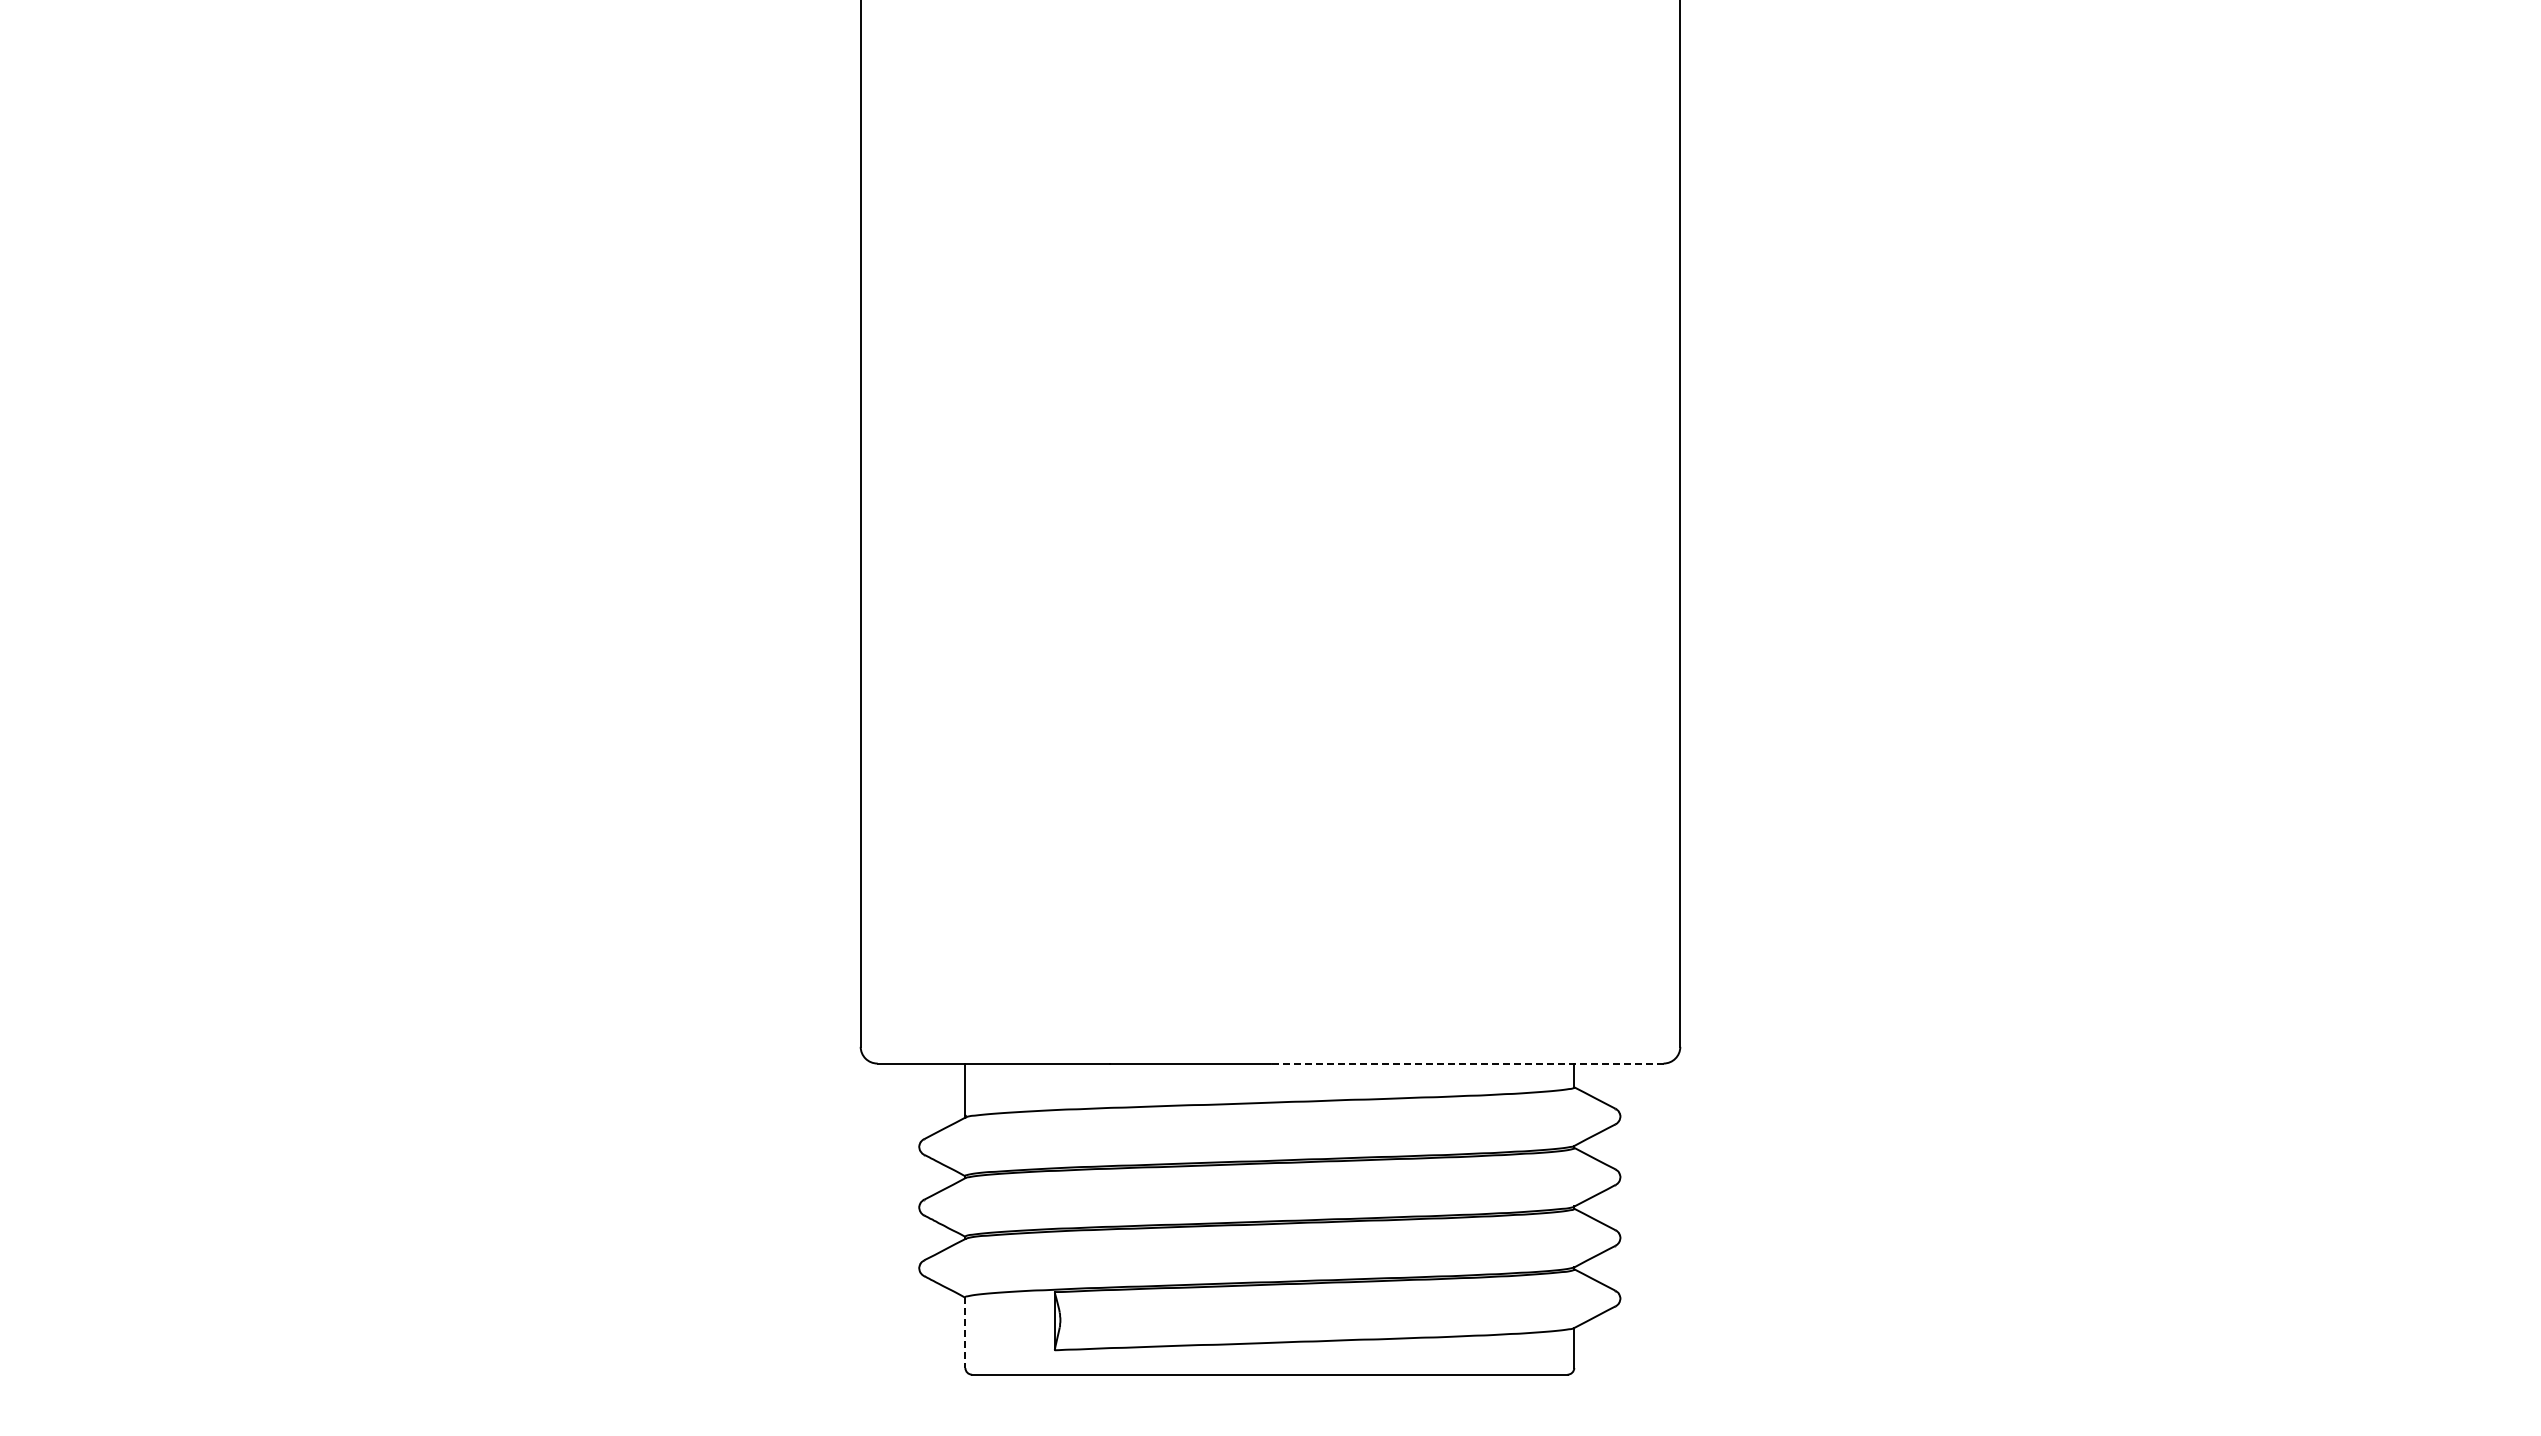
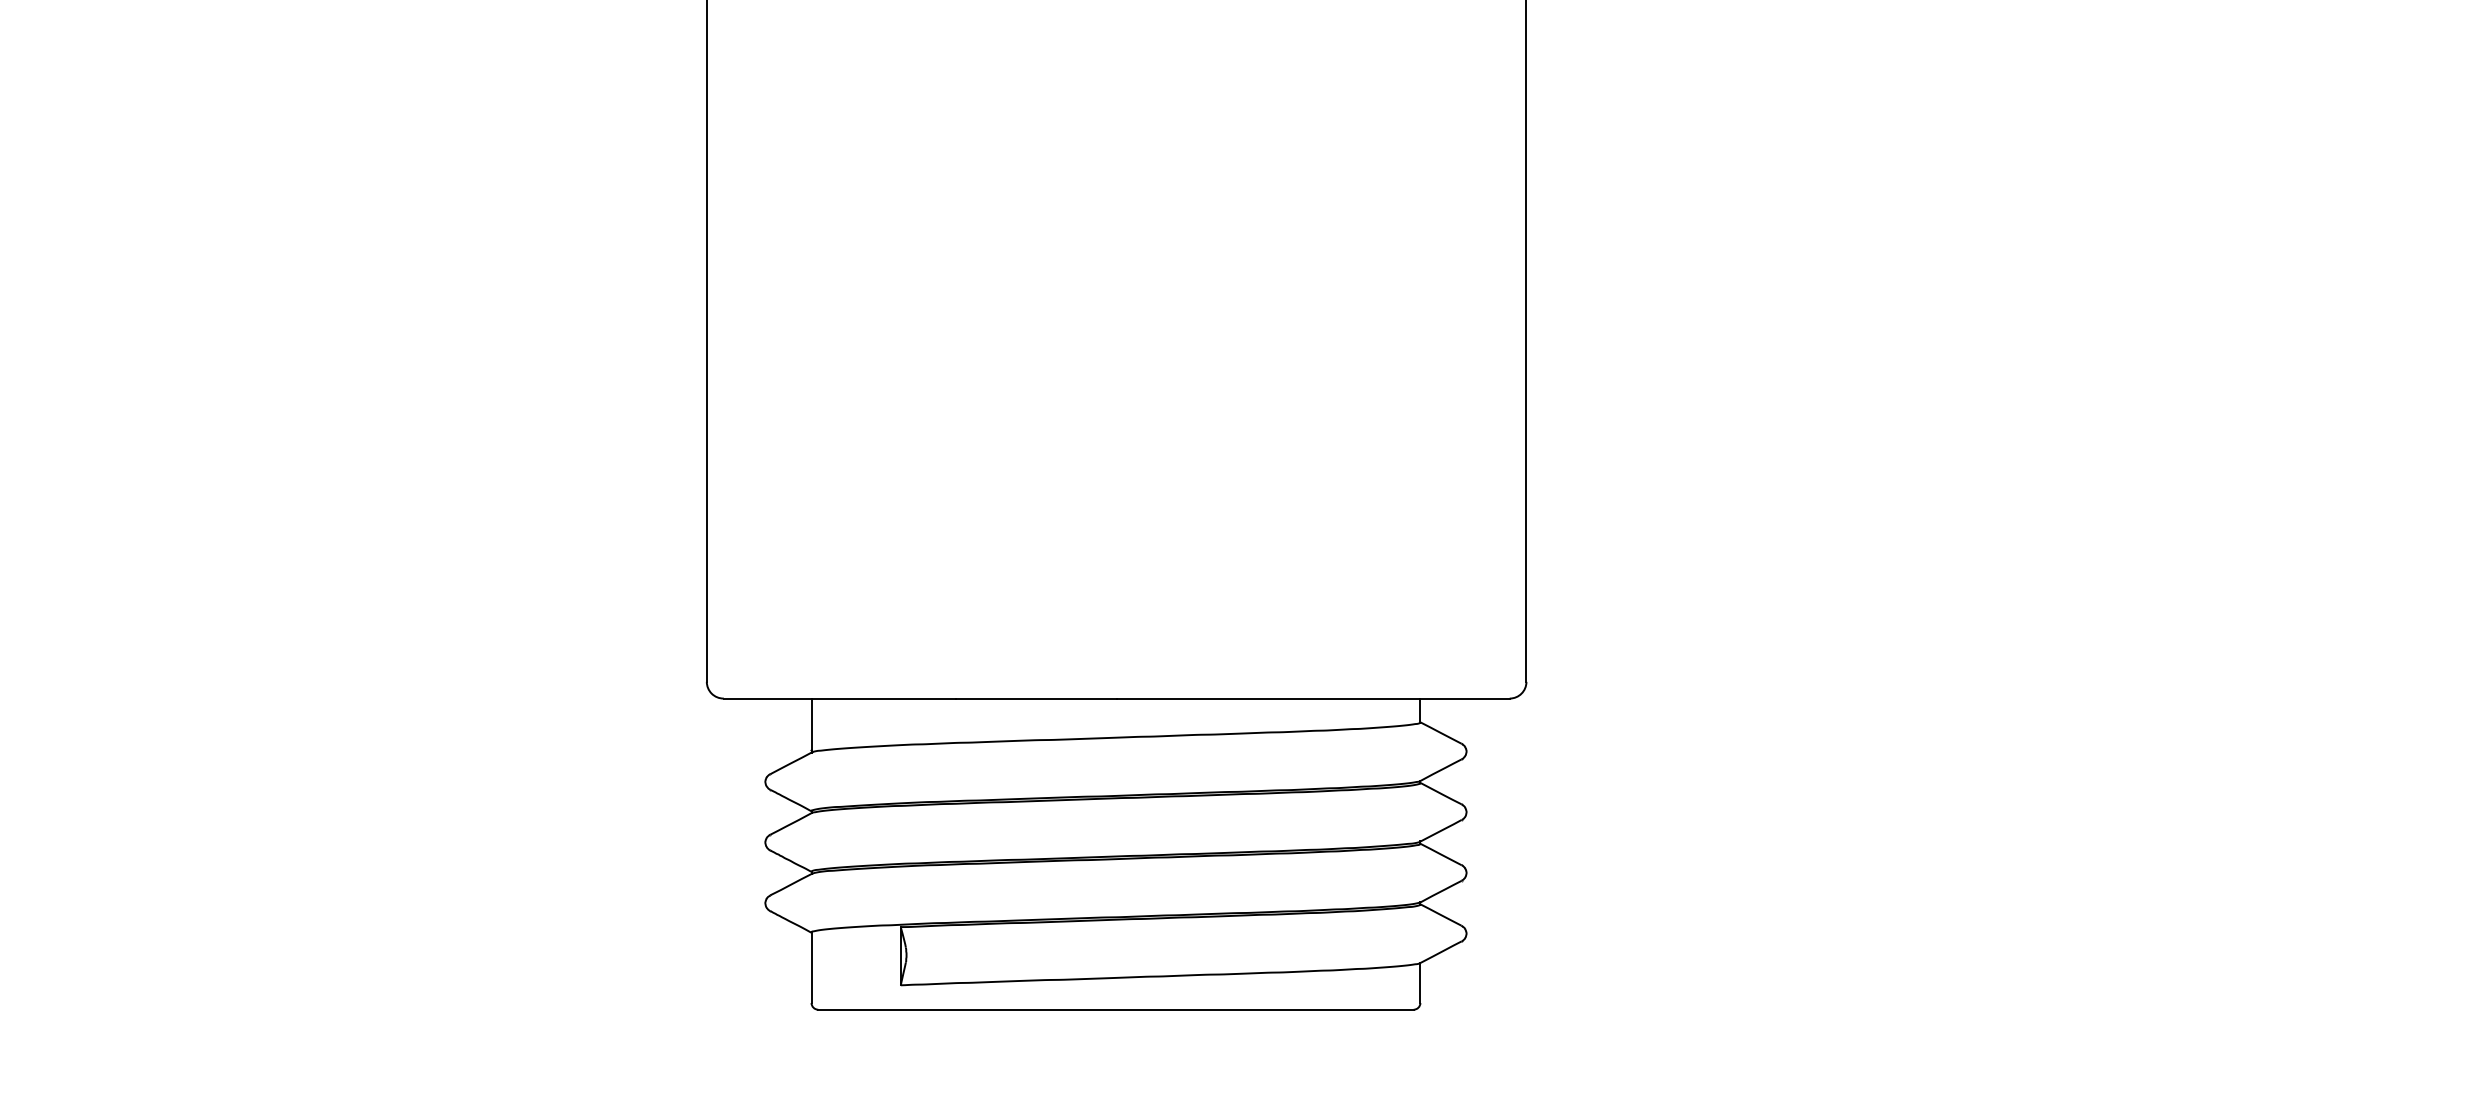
line: (1467, 1063) -> (1313, 698), dashed -> solid
line: (965, 1333) -> (811, 968), dashed -> solid

